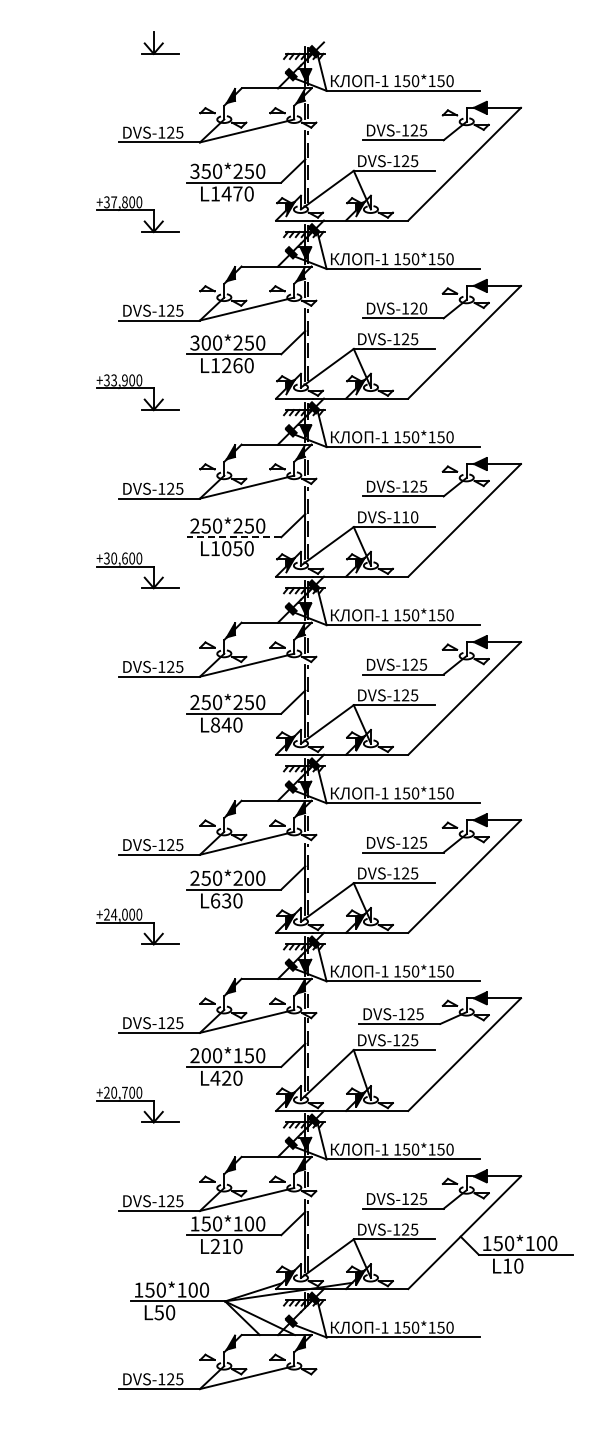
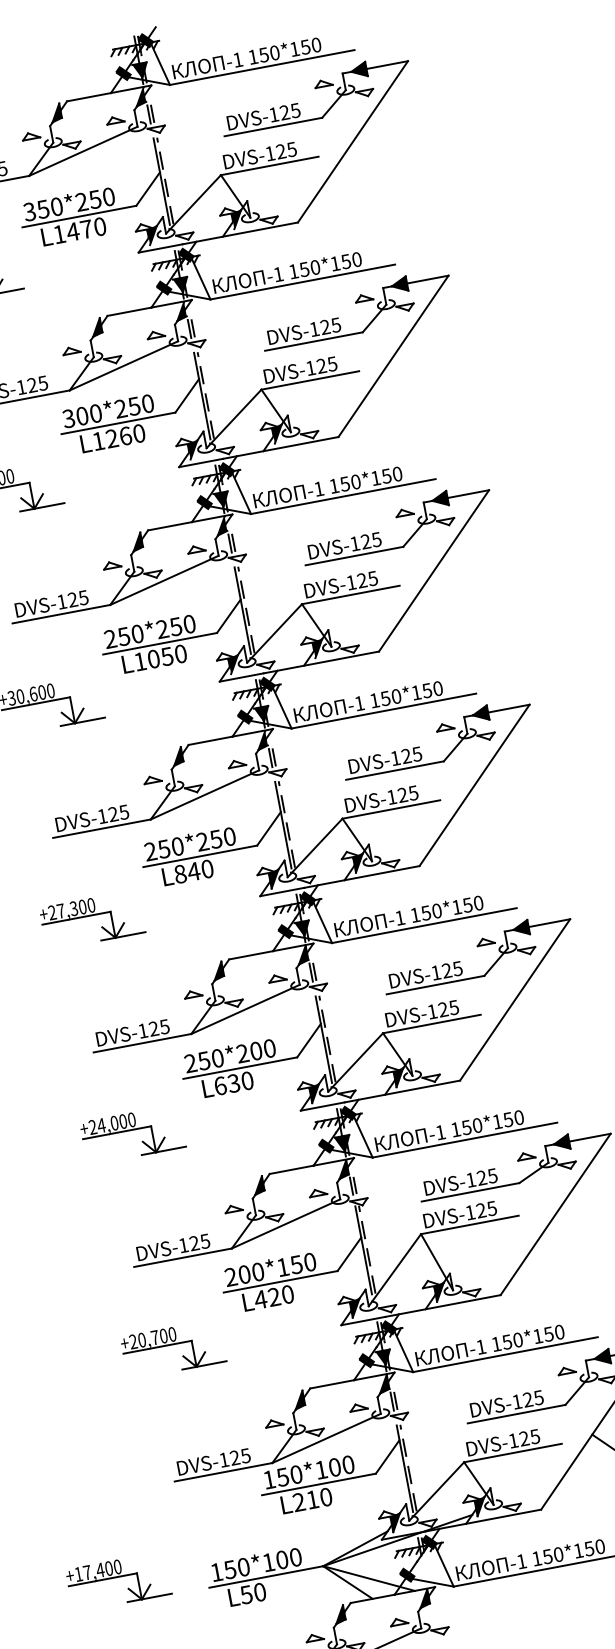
text: (423, 308) -> (336, 325), DVS-120 -> DVS-125
text: (410, 517) -> (368, 579), DVS-110 -> DVS-125
line: (233, 537) -> (159, 644), dashed -> solid
part: (137, 748) -> (91, 920), added
part: (58, 1282) -> (118, 1581), added

